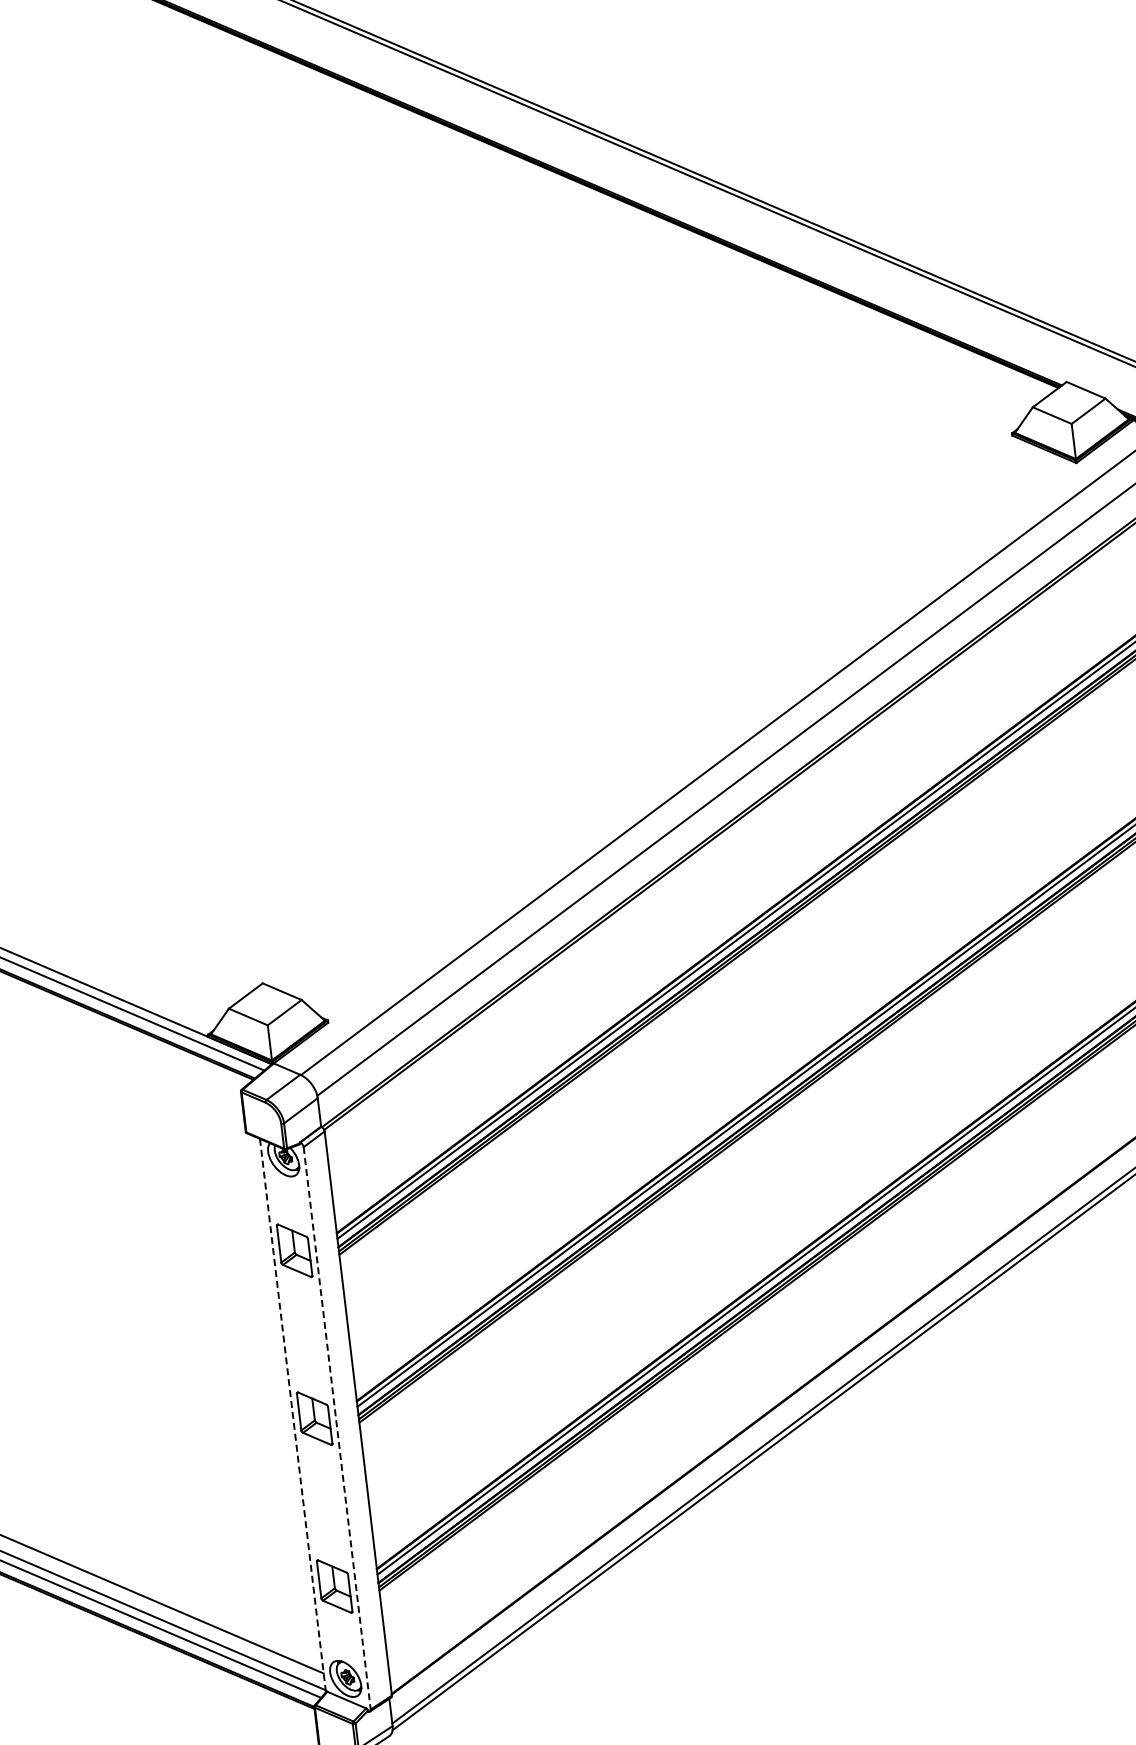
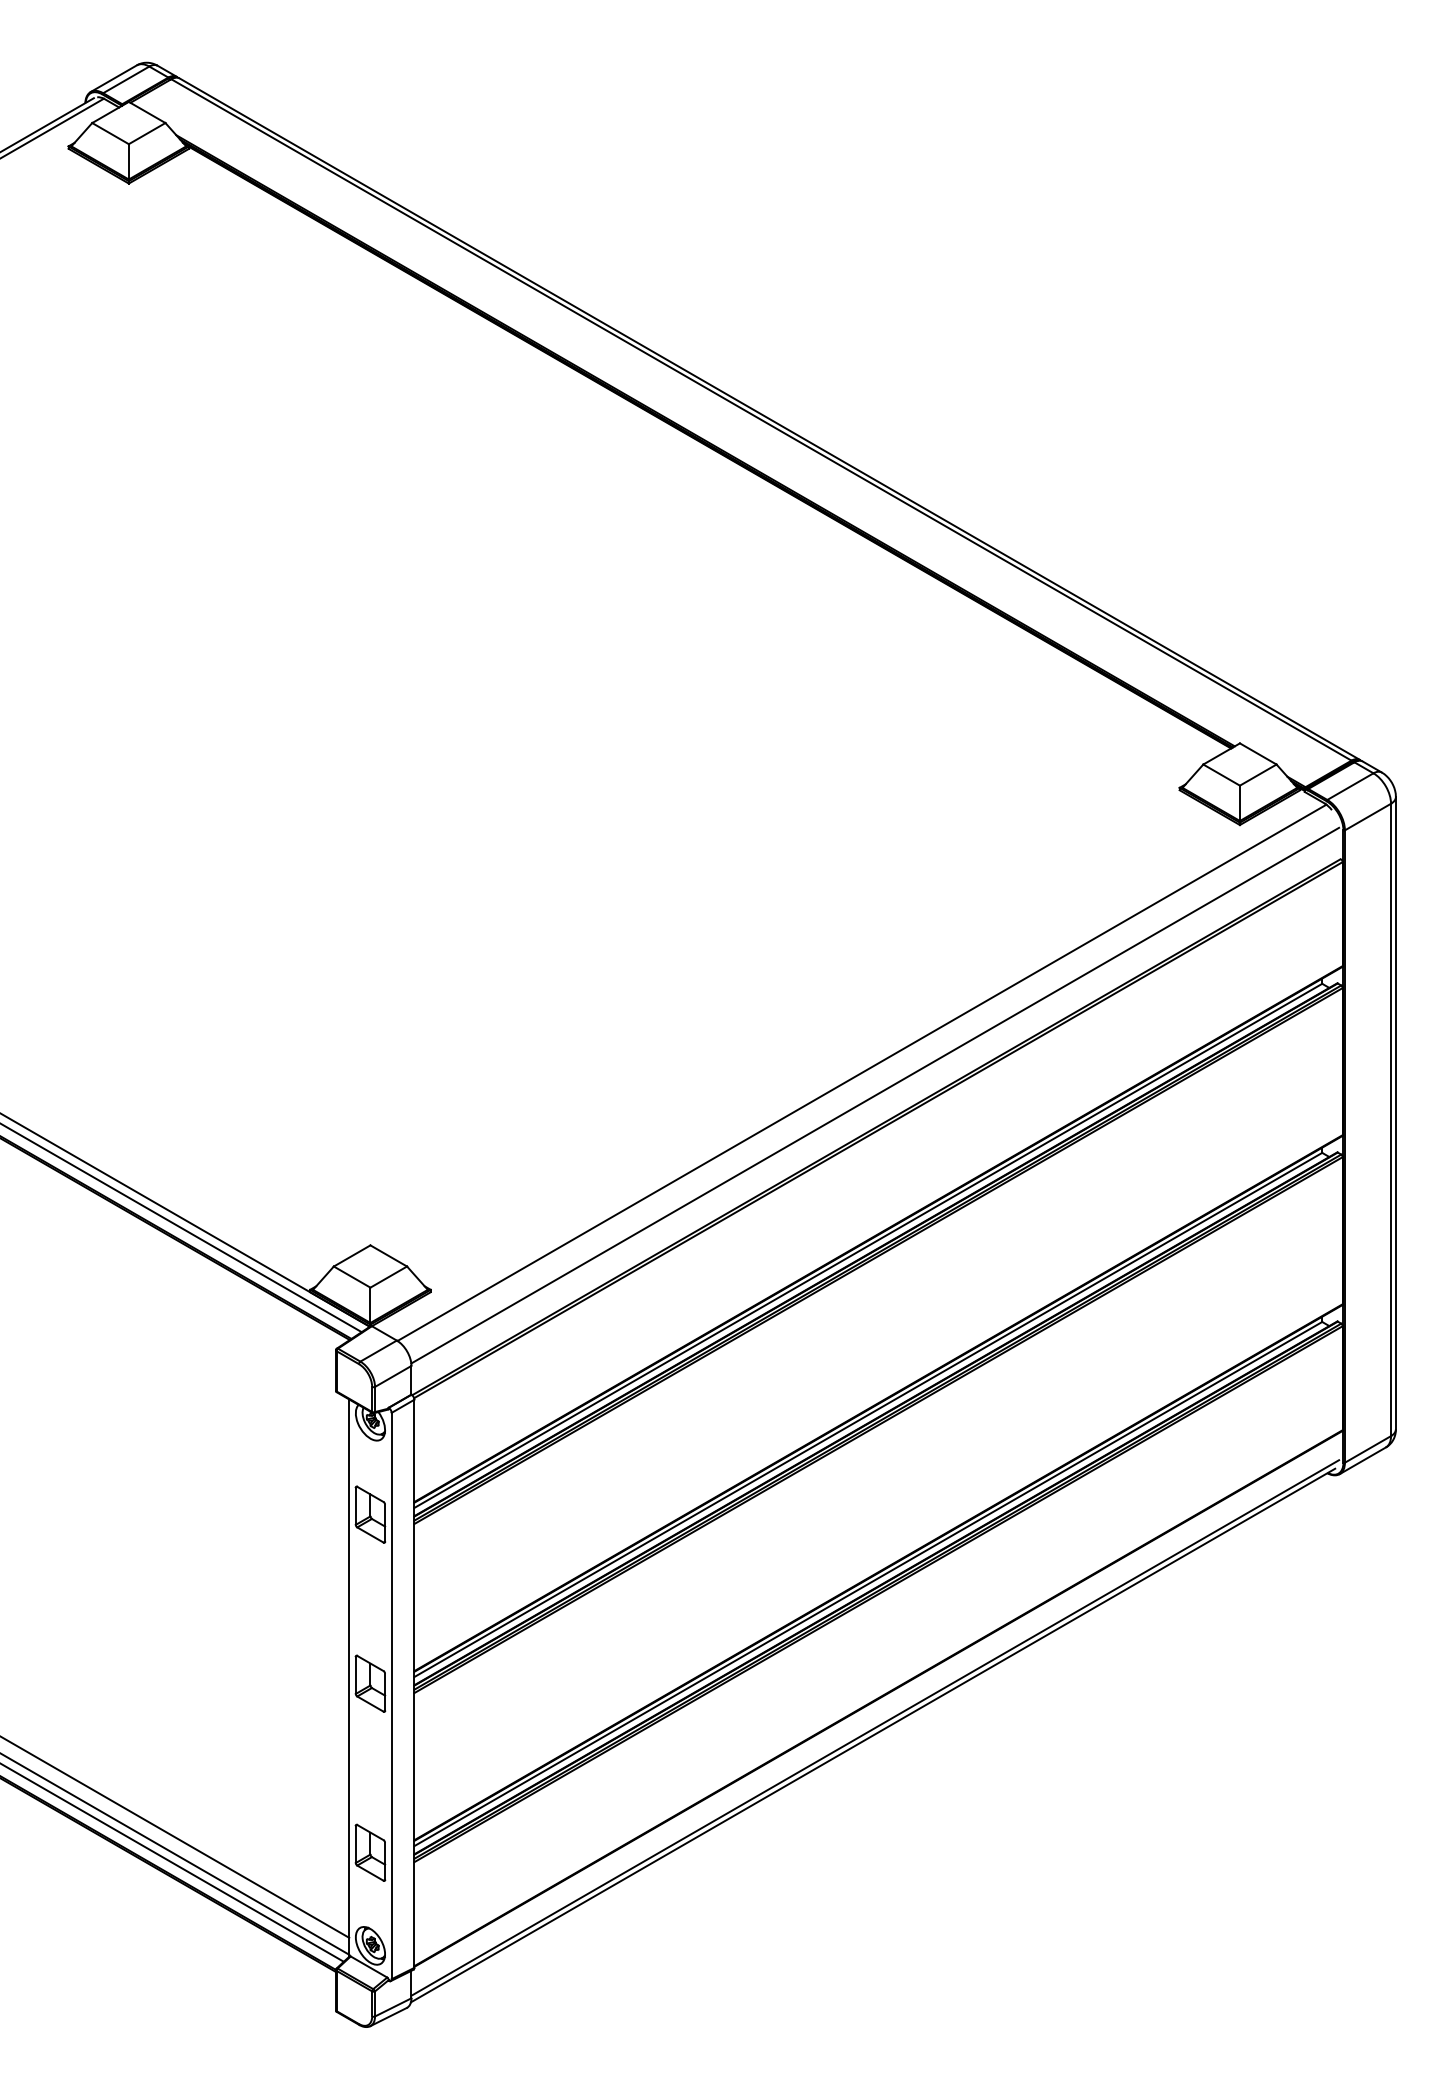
line: (293, 1415) -> (349, 1678), dashed -> solid
line: (337, 1428) -> (391, 1696), dashed -> solid

